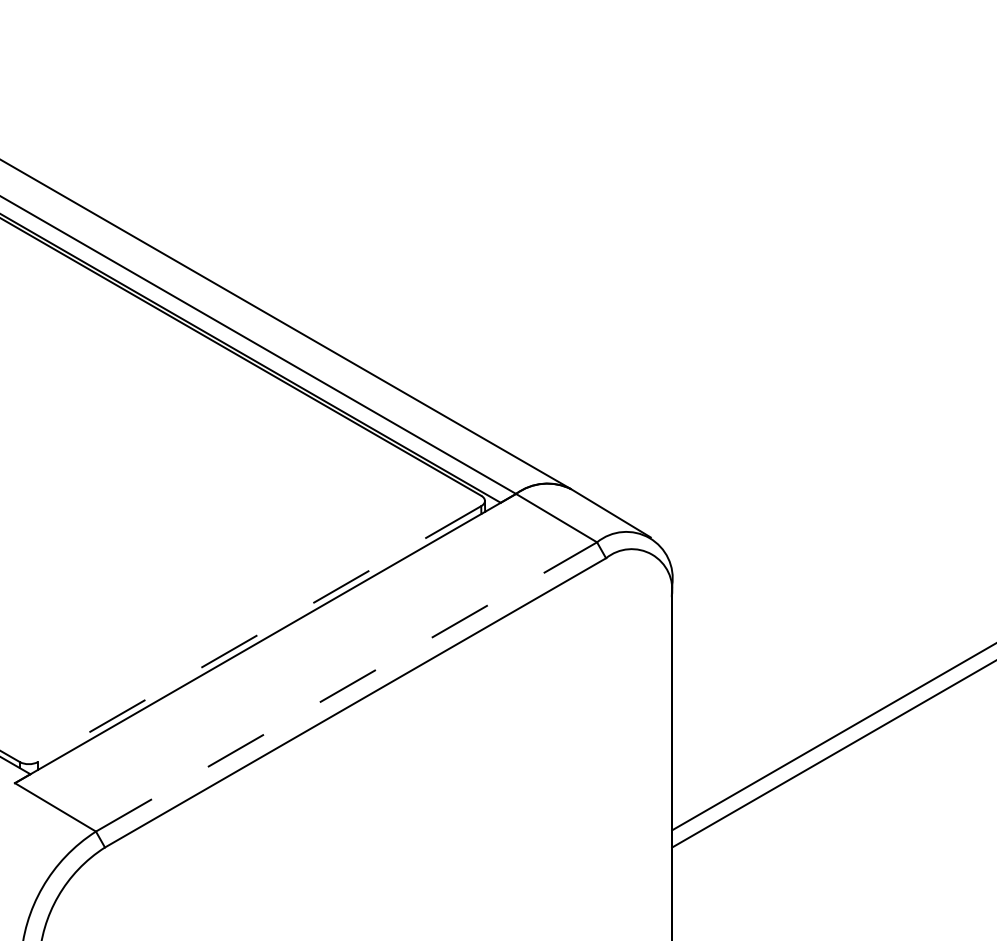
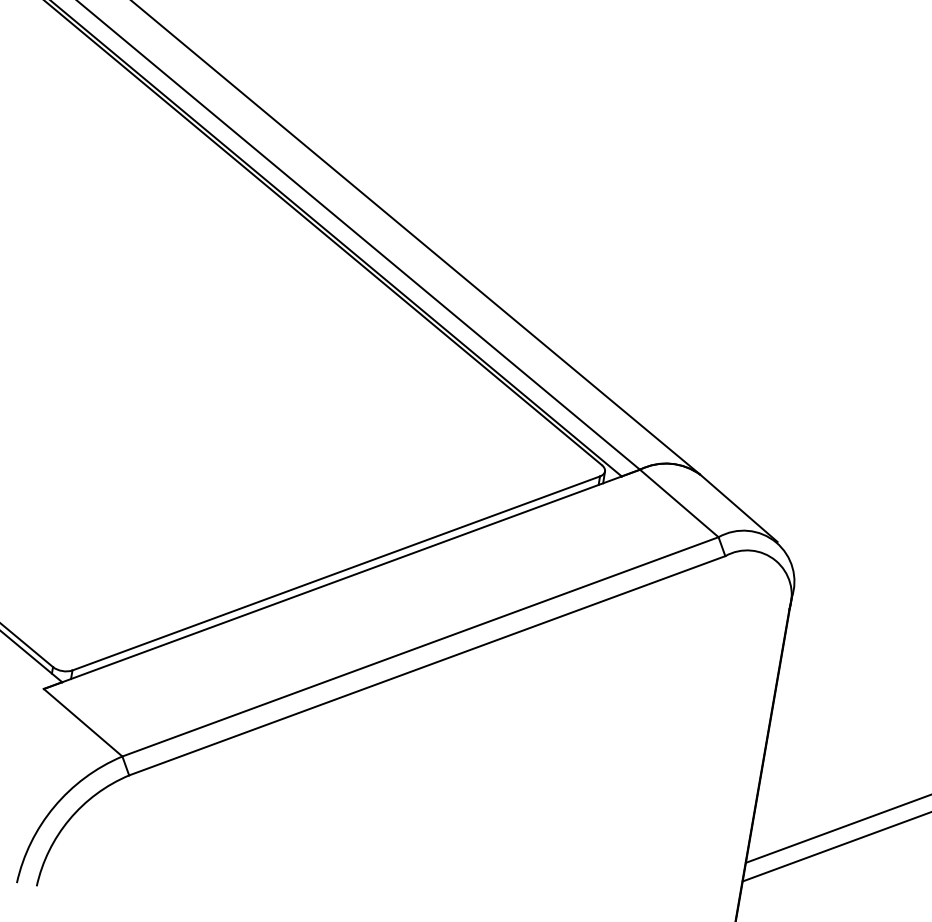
line: (259, 634) -> (336, 573), dashed -> solid
line: (346, 686) -> (420, 646), dashed -> solid

